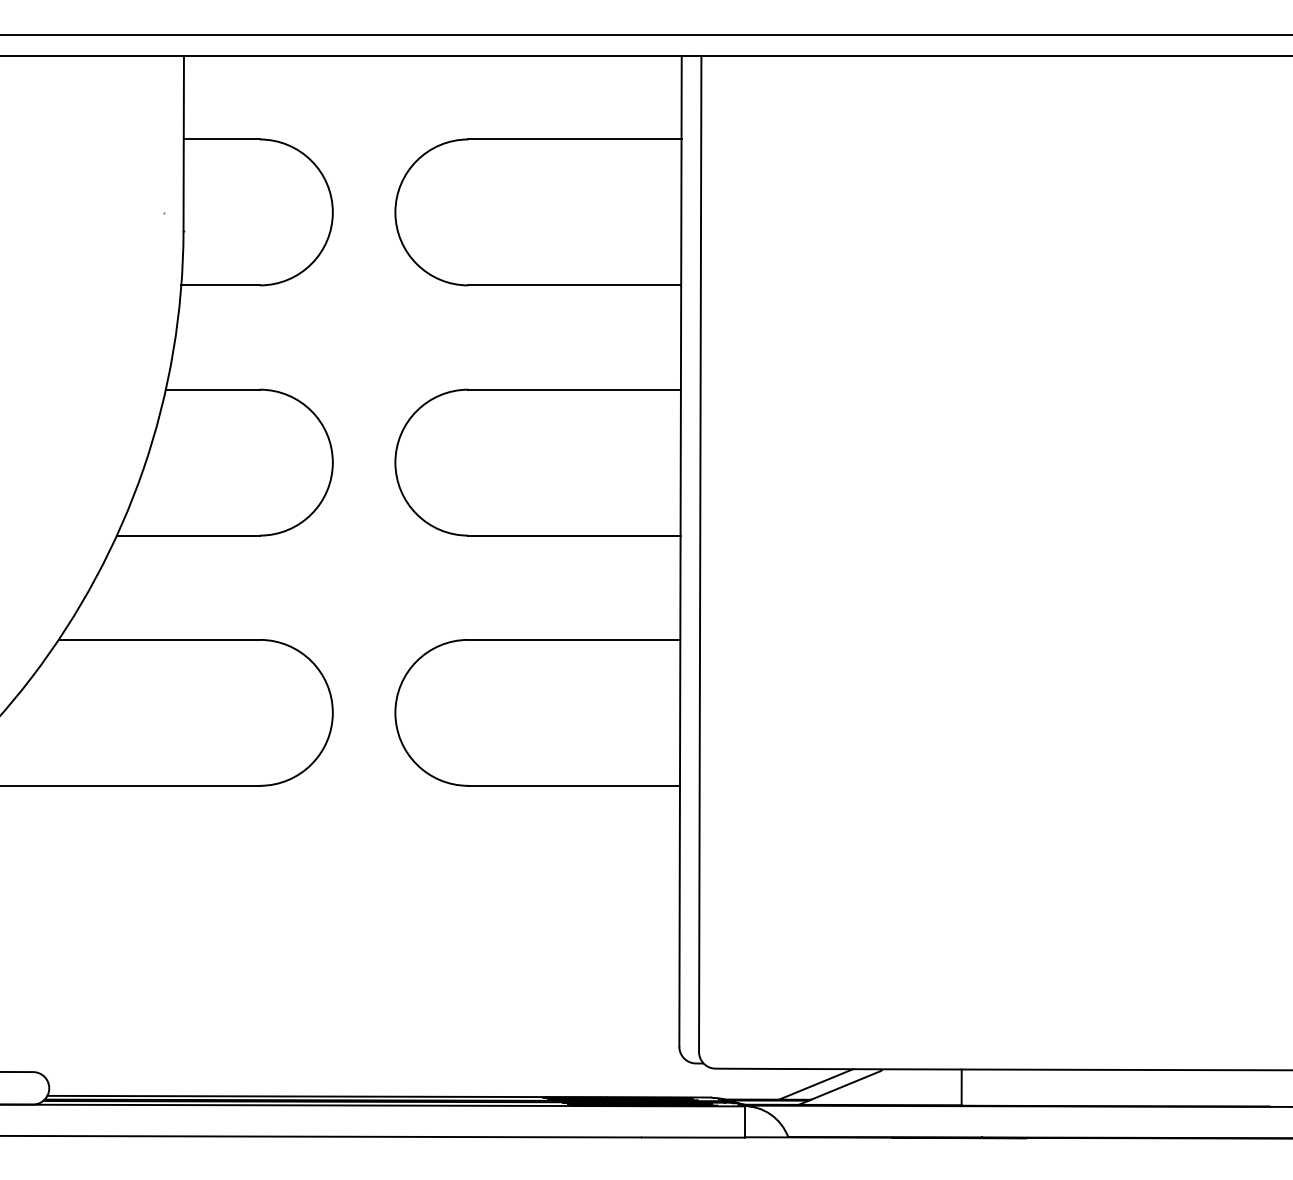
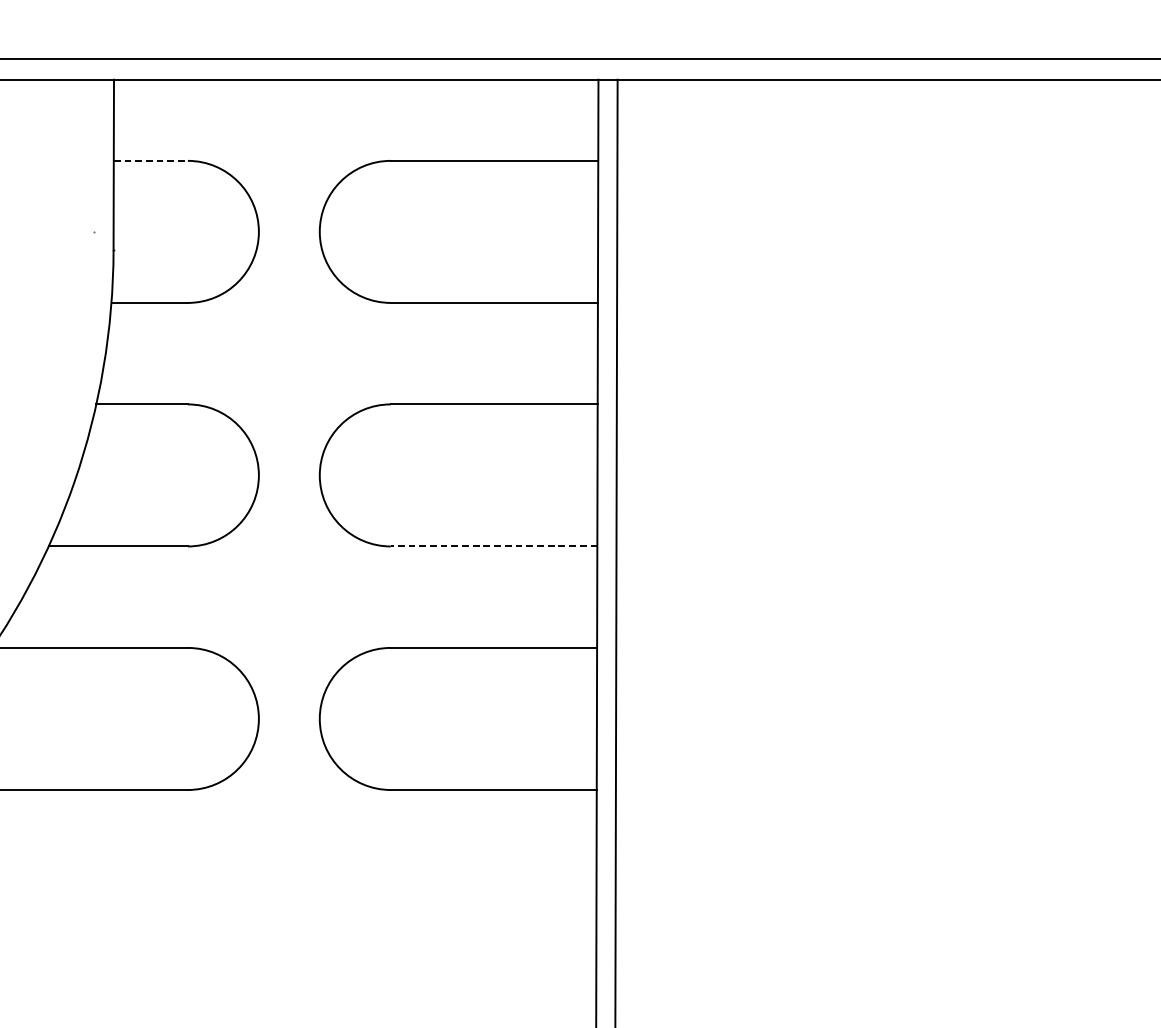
line: (222, 139) -> (151, 160), solid -> dashed
line: (573, 535) -> (493, 546), solid -> dashed

